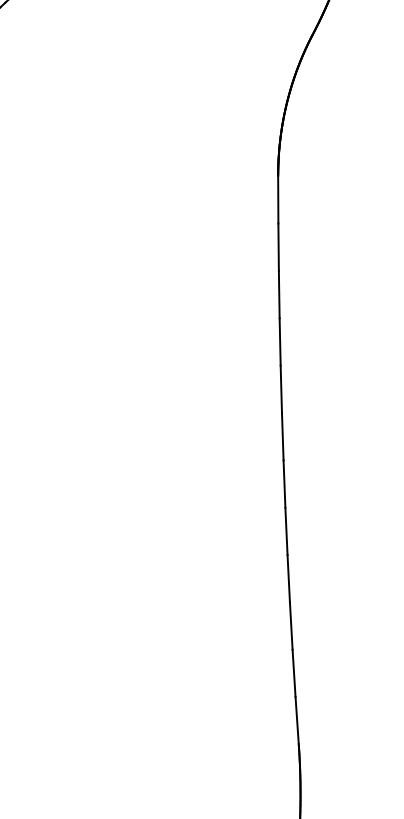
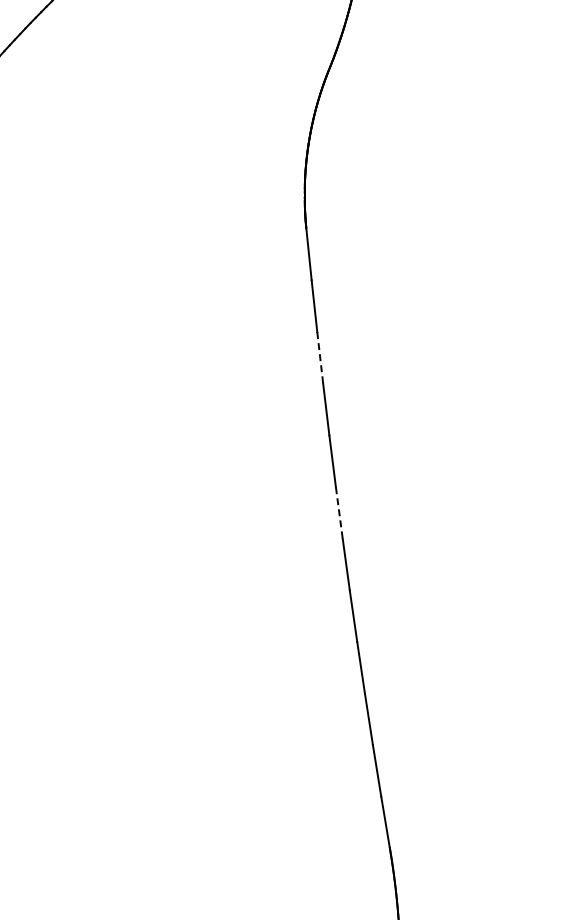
line: (279, 295) -> (320, 358), solid -> dashed
line: (282, 437) -> (339, 513), solid -> dashed

